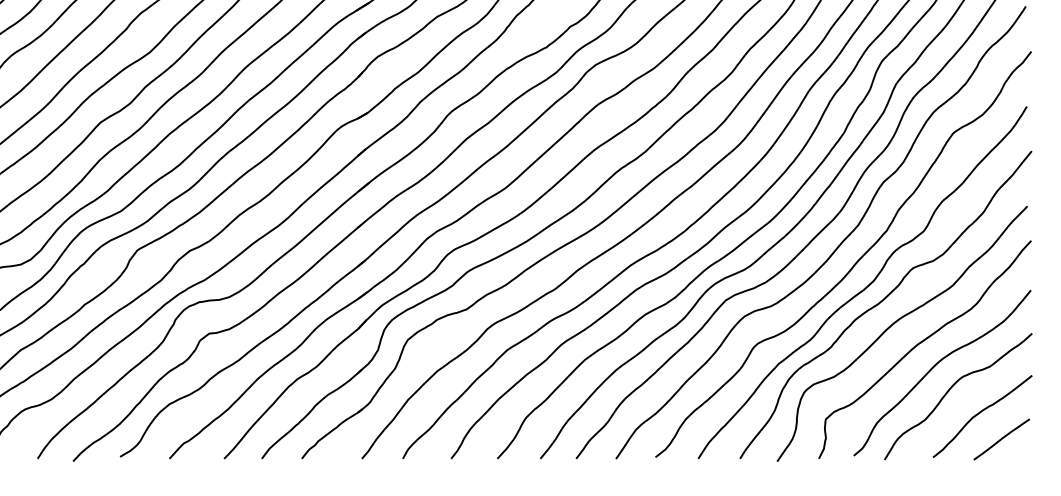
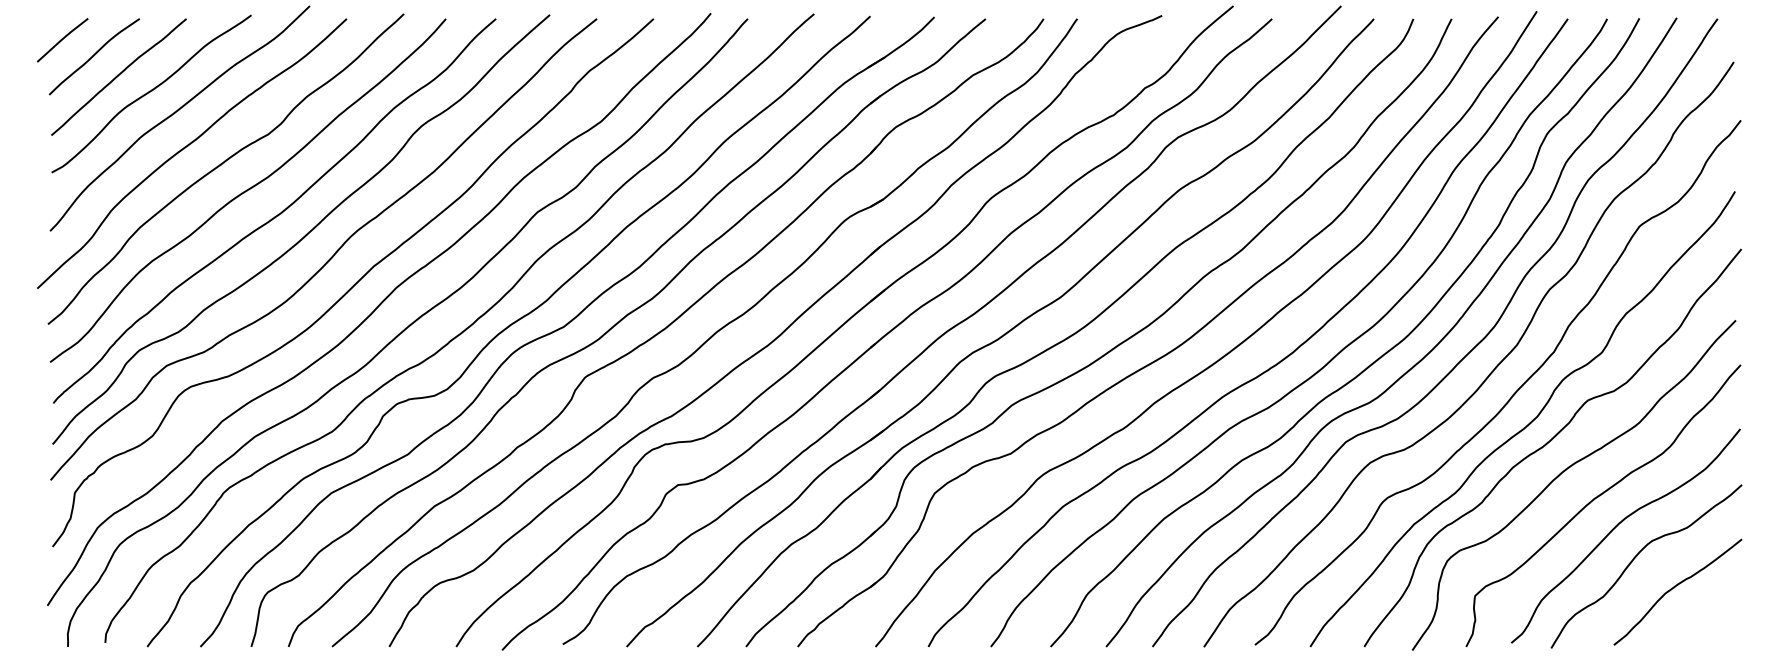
curve: (1001, 439) -> (1702, 621), removed

